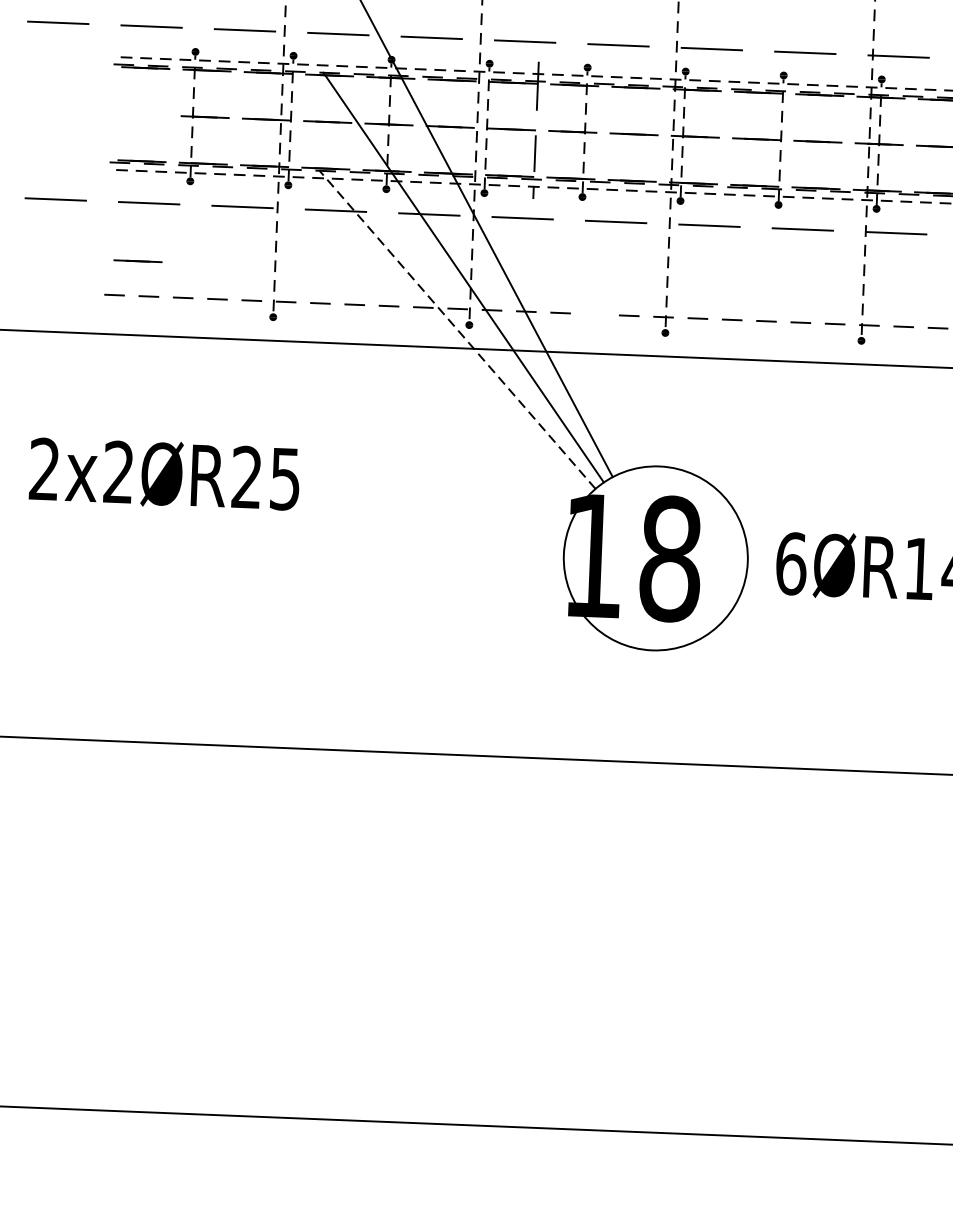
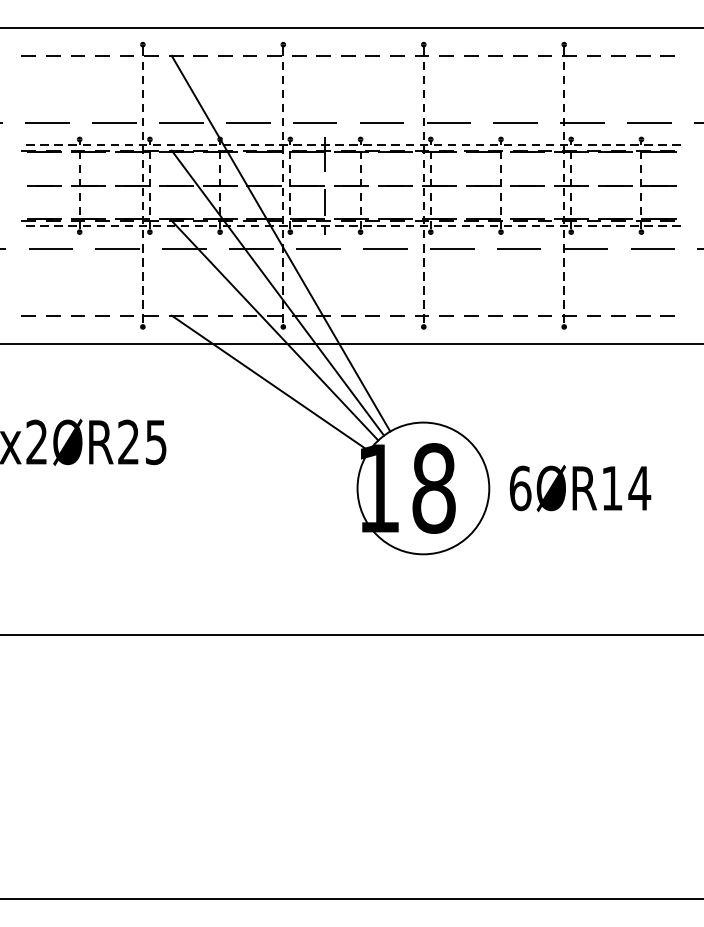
line: (137, 260) -> (44, 185), moved
line: (594, 314) -> (372, 315), added
line: (458, 329) -> (275, 330), dashed -> solid
line: (448, 403) -> (270, 383), added

